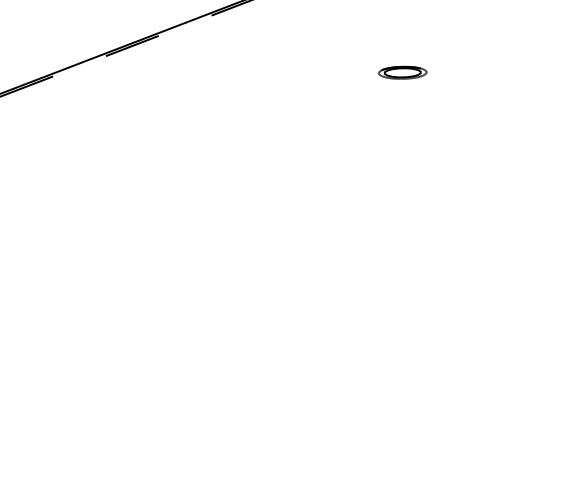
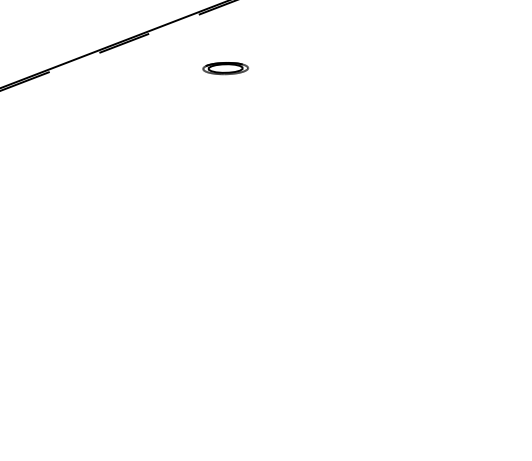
part: (402, 72) -> (225, 68), moved

